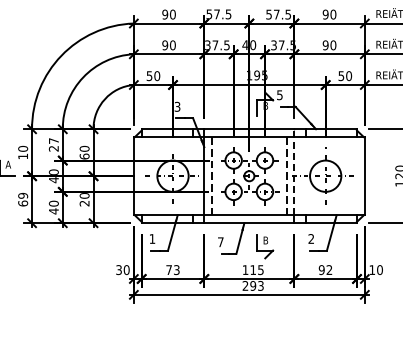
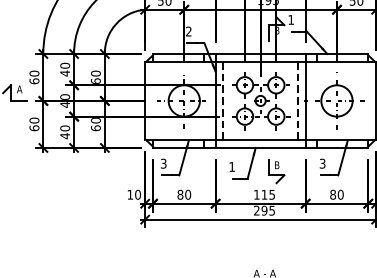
text: (279, 95) -> (290, 20), 5 -> 1
text: (177, 106) -> (188, 31), 3 -> 2
text: (53, 144) -> (64, 69), 27 -> 40
text: (23, 156) -> (34, 81), 10 -> 60
line: (294, 171) -> (305, 96), dashed -> solid
text: (23, 195) -> (34, 120), 69 -> 60
text: (84, 203) -> (95, 128), 20 -> 60
text: (152, 238) -> (163, 163), 1 -> 3
text: (311, 239) -> (322, 164), 2 -> 3
text: (220, 242) -> (231, 167), 7 -> 1
text: (118, 270) -> (129, 195), 30 -> 10
text: (172, 270) -> (183, 195), 73 -> 80
text: (325, 270) -> (336, 195), 92 -> 80
text: (260, 285) -> (271, 210), 293 -> 295

